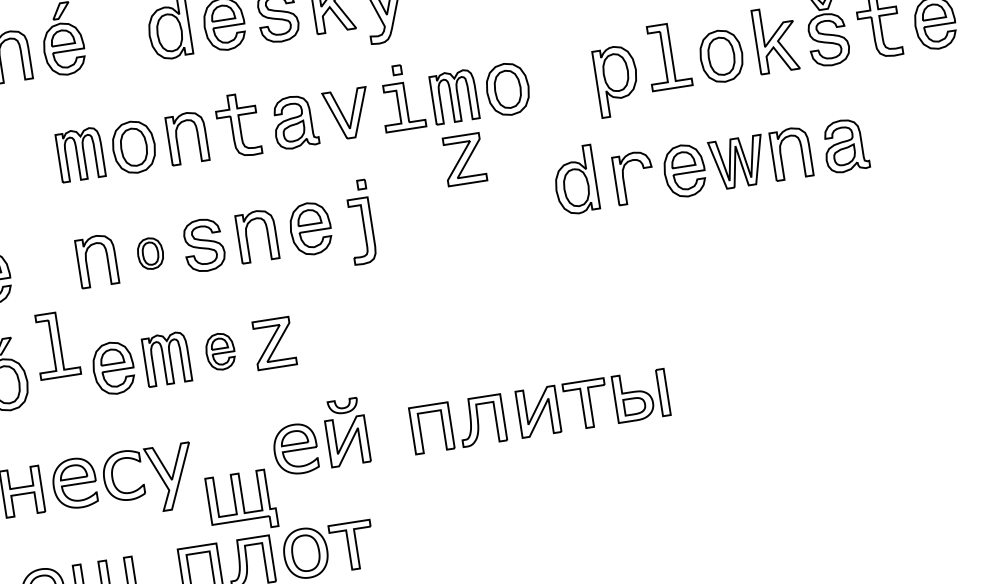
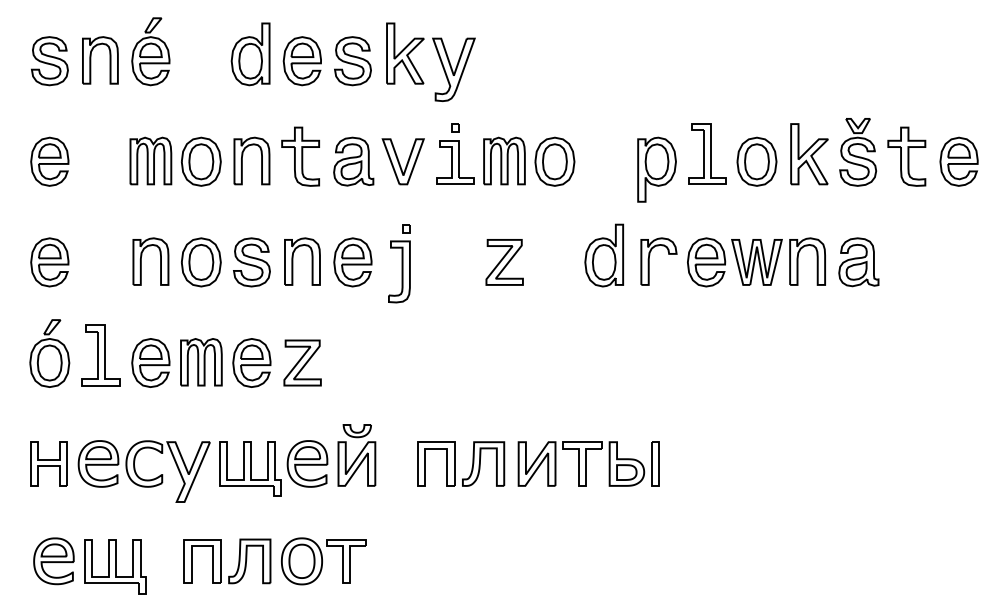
part: (464, 159) -> (504, 262), moved
part: (150, 253) -> (201, 262), size x1.67
part: (55, 345) -> (100, 355), moved
part: (219, 351) -> (251, 362), size x1.43
part: (242, 501) -> (250, 468), moved

